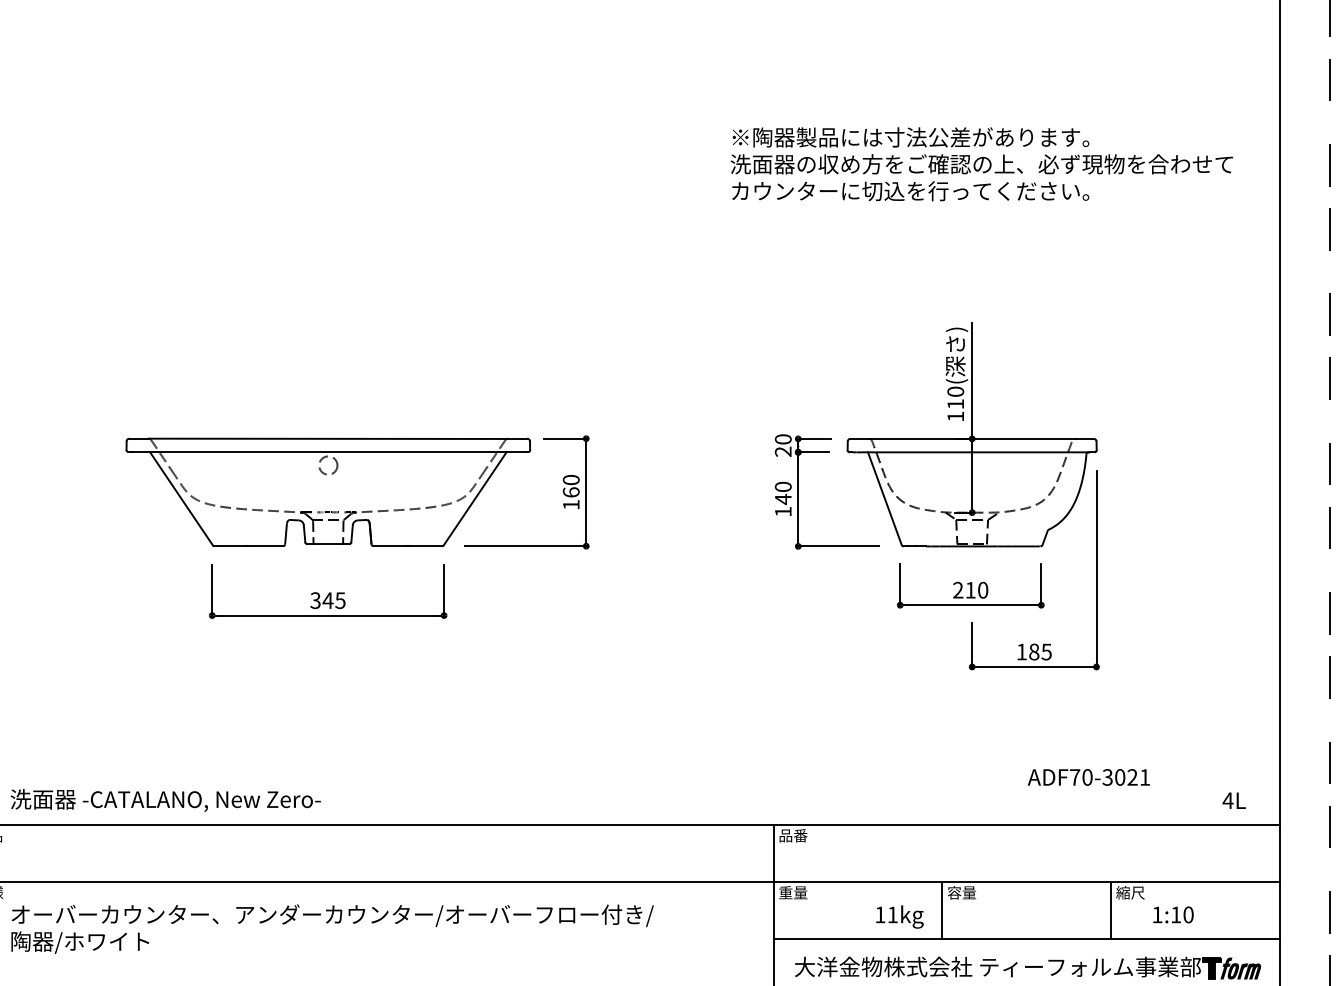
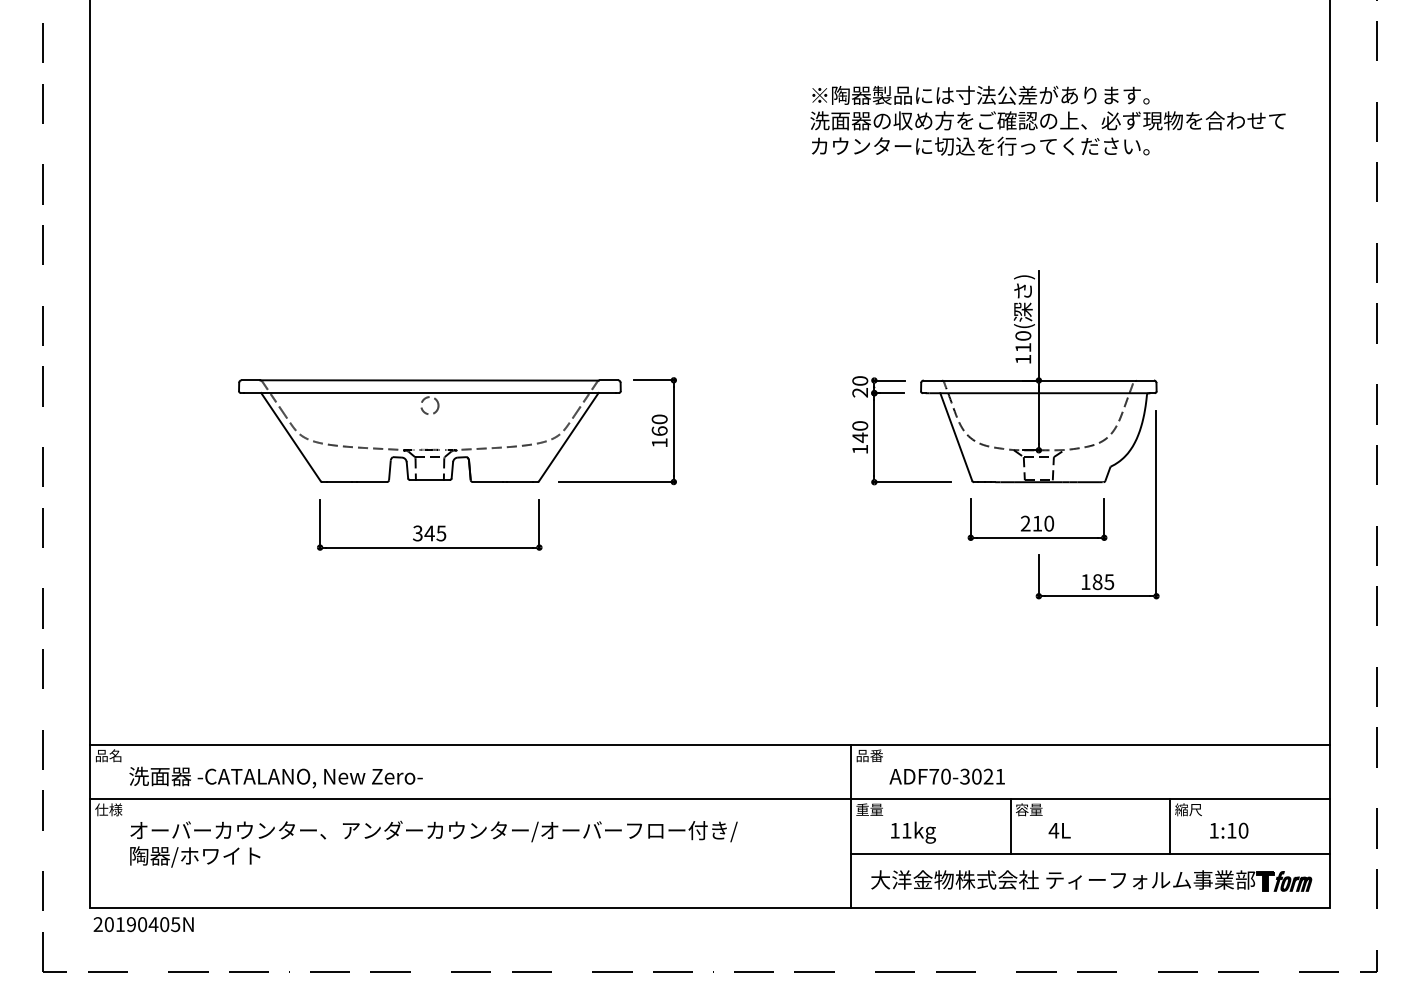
text: (1088, 777) -> (946, 776), moved
text: (165, 800) -> (275, 777), moved
text: (1234, 800) -> (1059, 830), moved
text: (899, 916) -> (913, 832), moved

